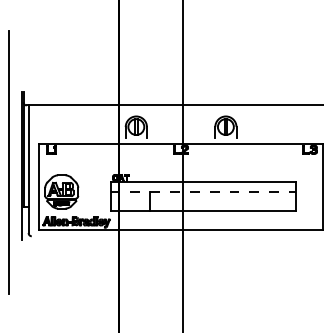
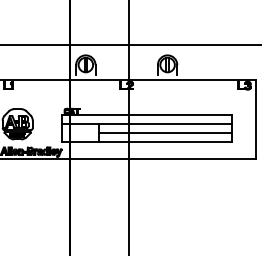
line: (203, 191) -> (147, 123), dashed -> solid
line: (223, 201) -> (165, 133), added

